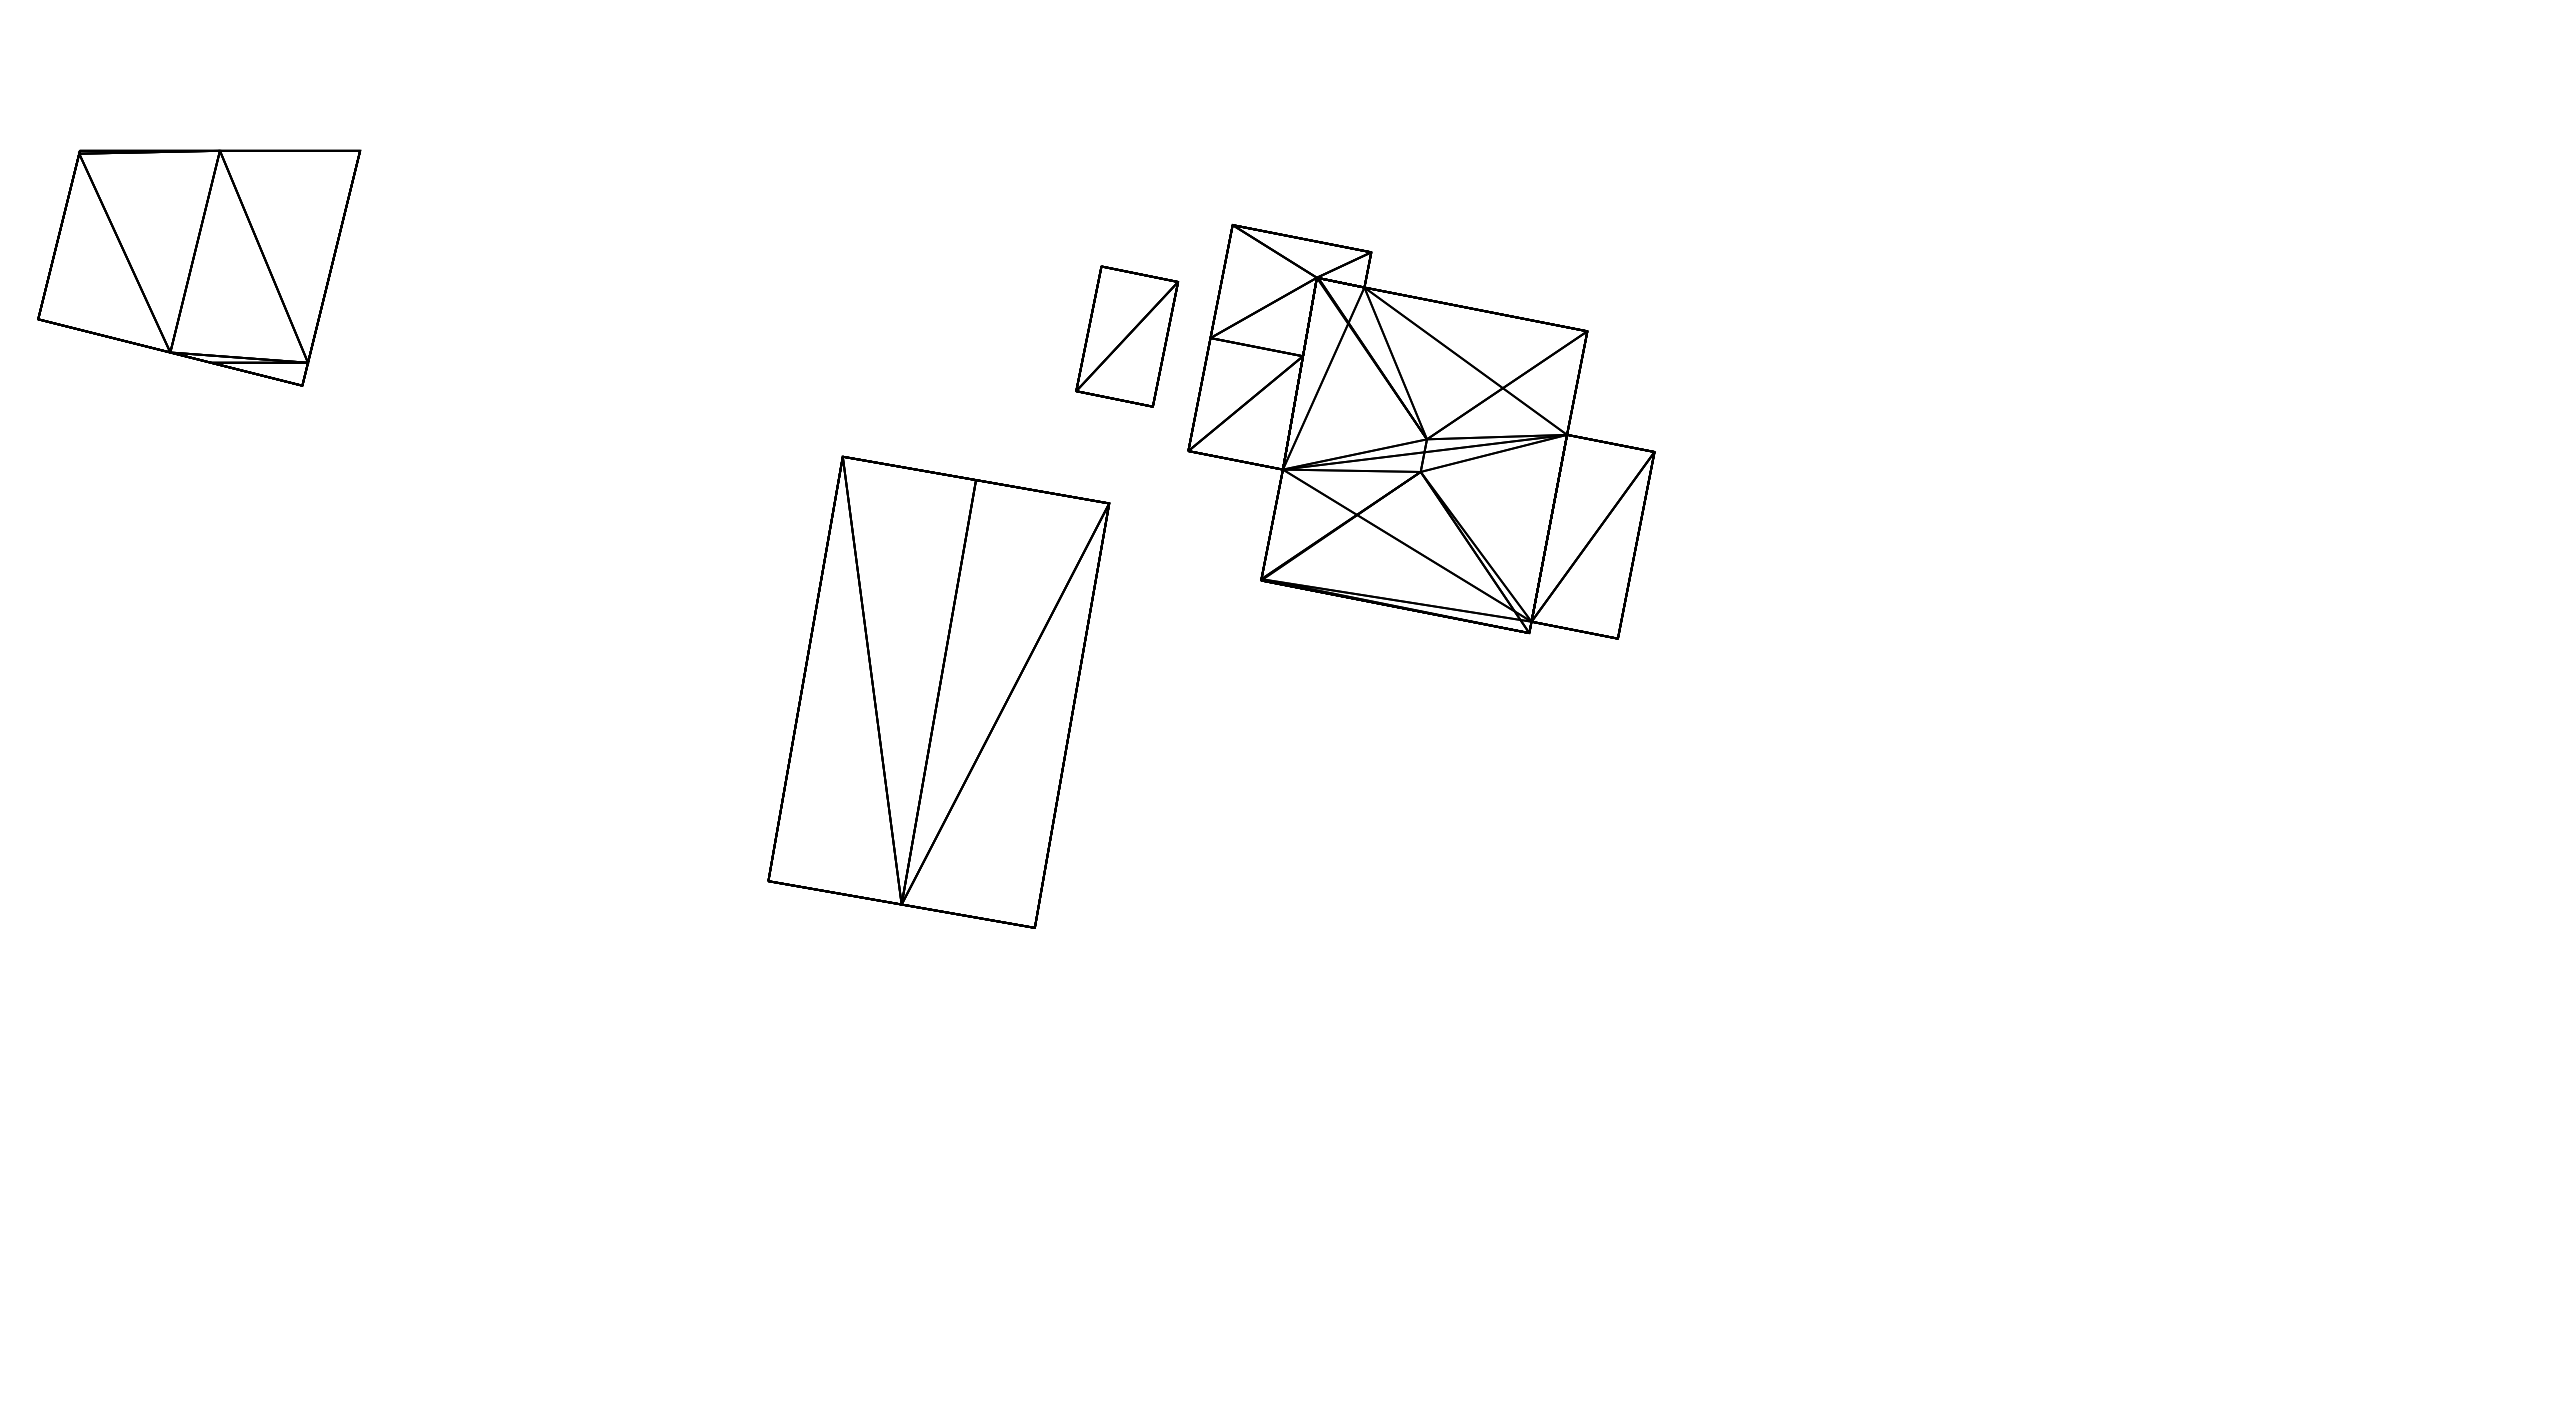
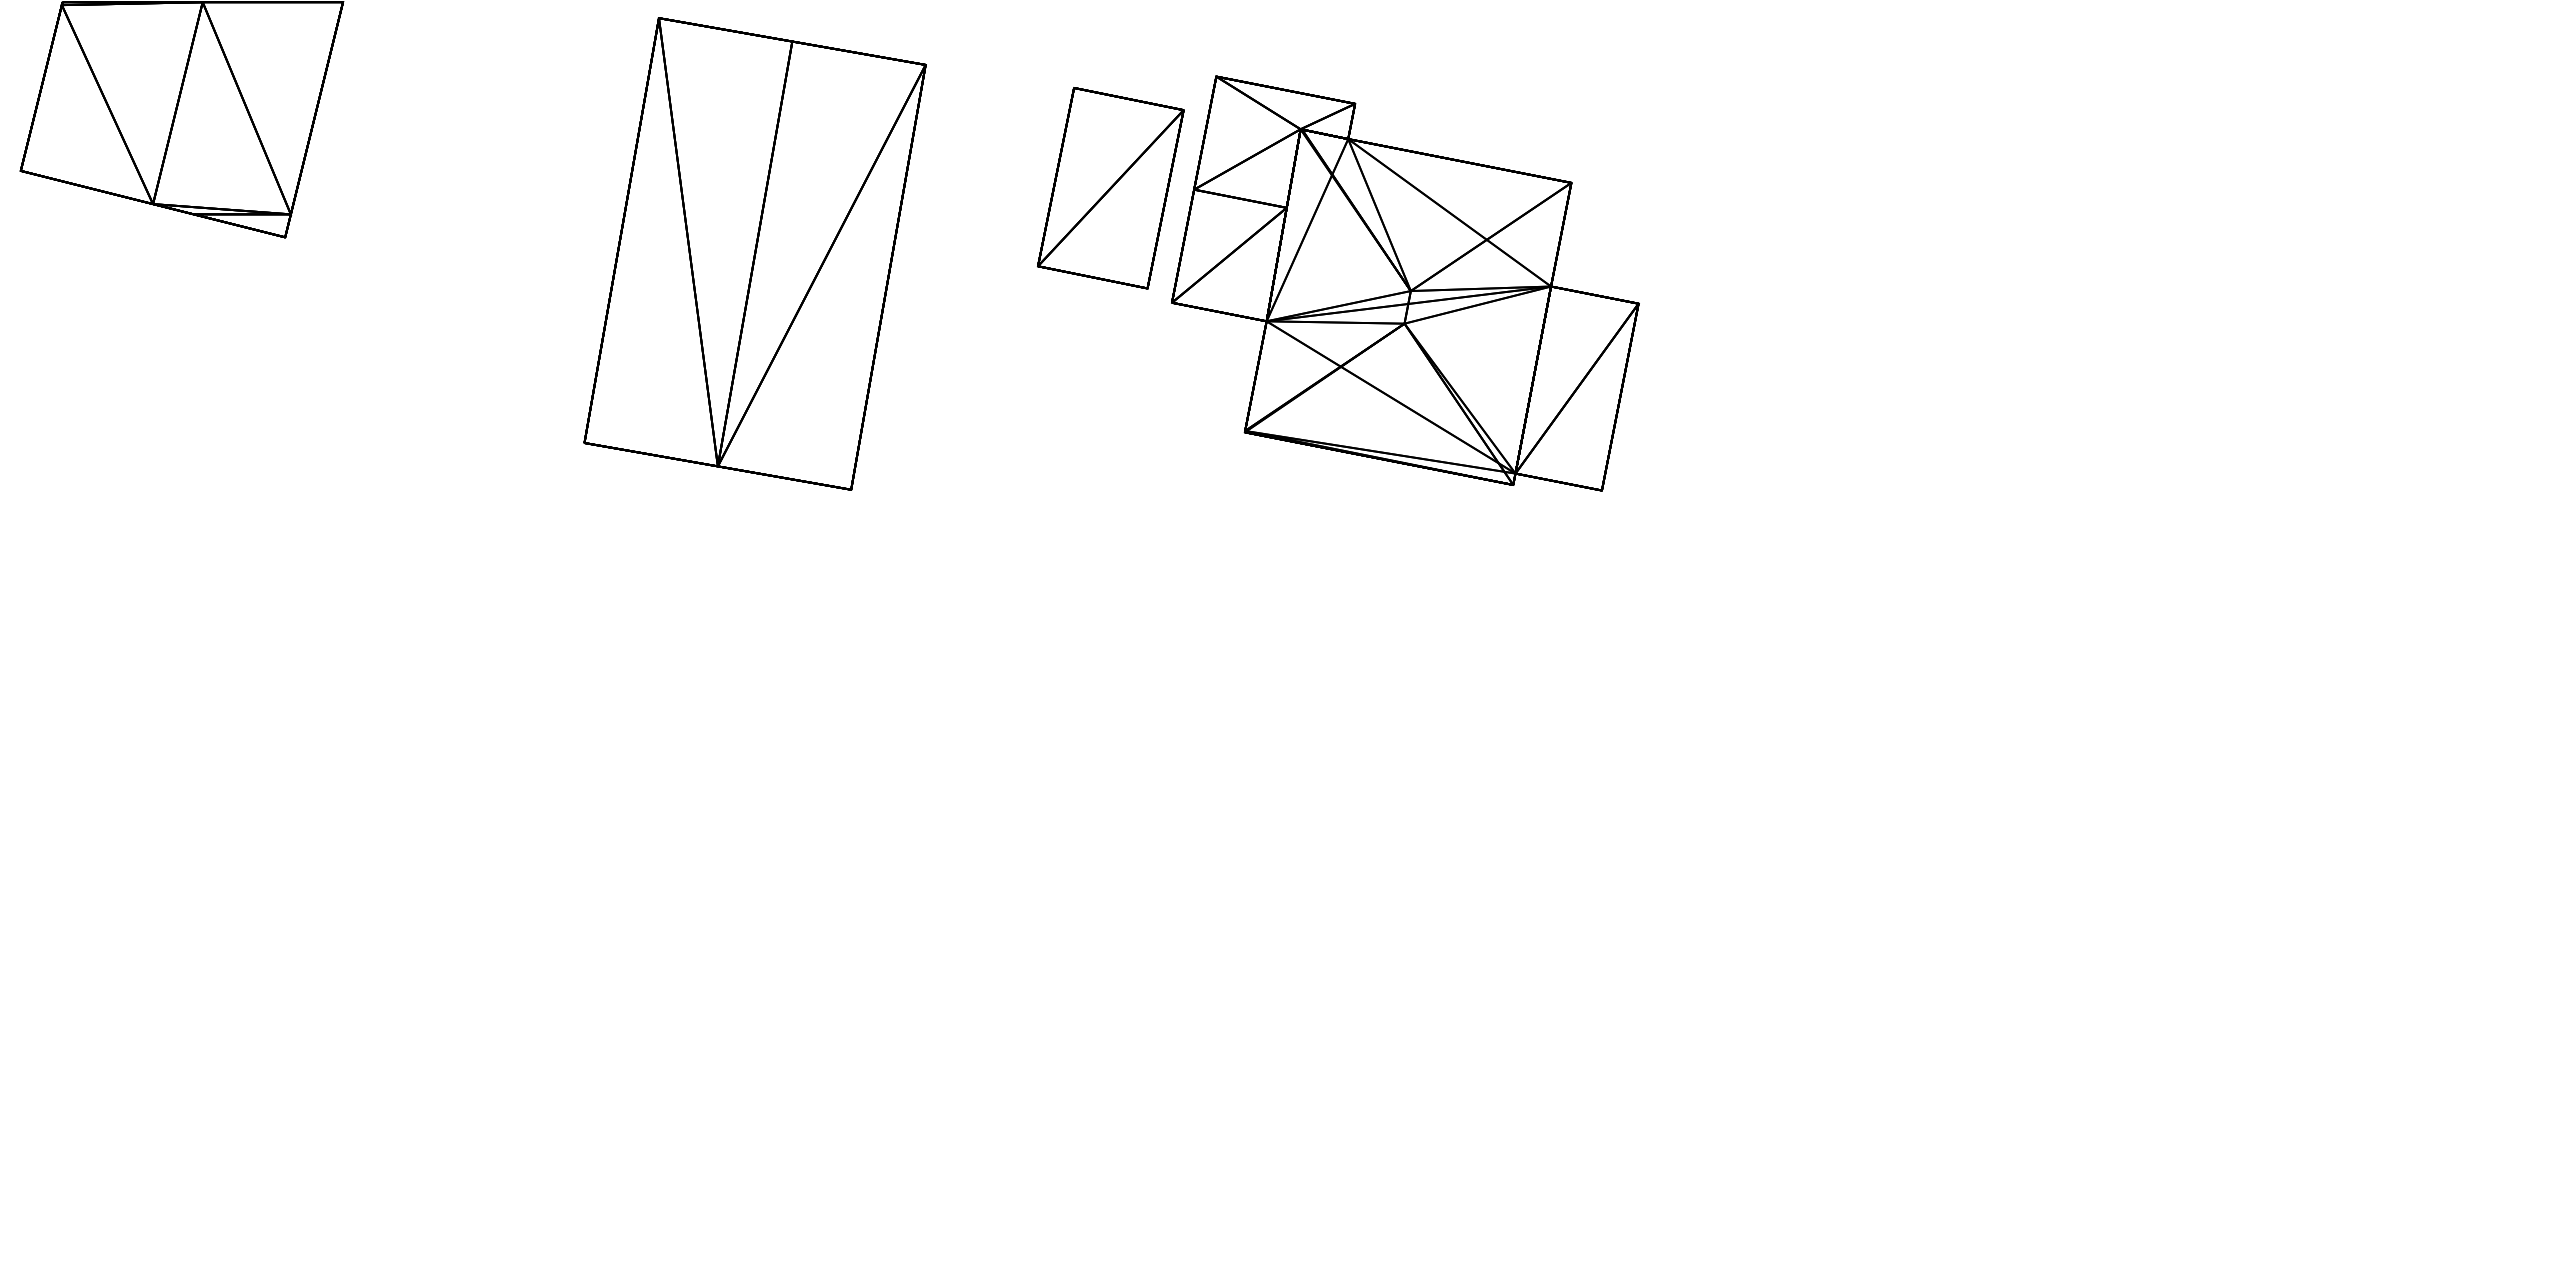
part: (1126, 336) -> (1110, 188), size x1.43
part: (938, 691) -> (754, 253), moved

